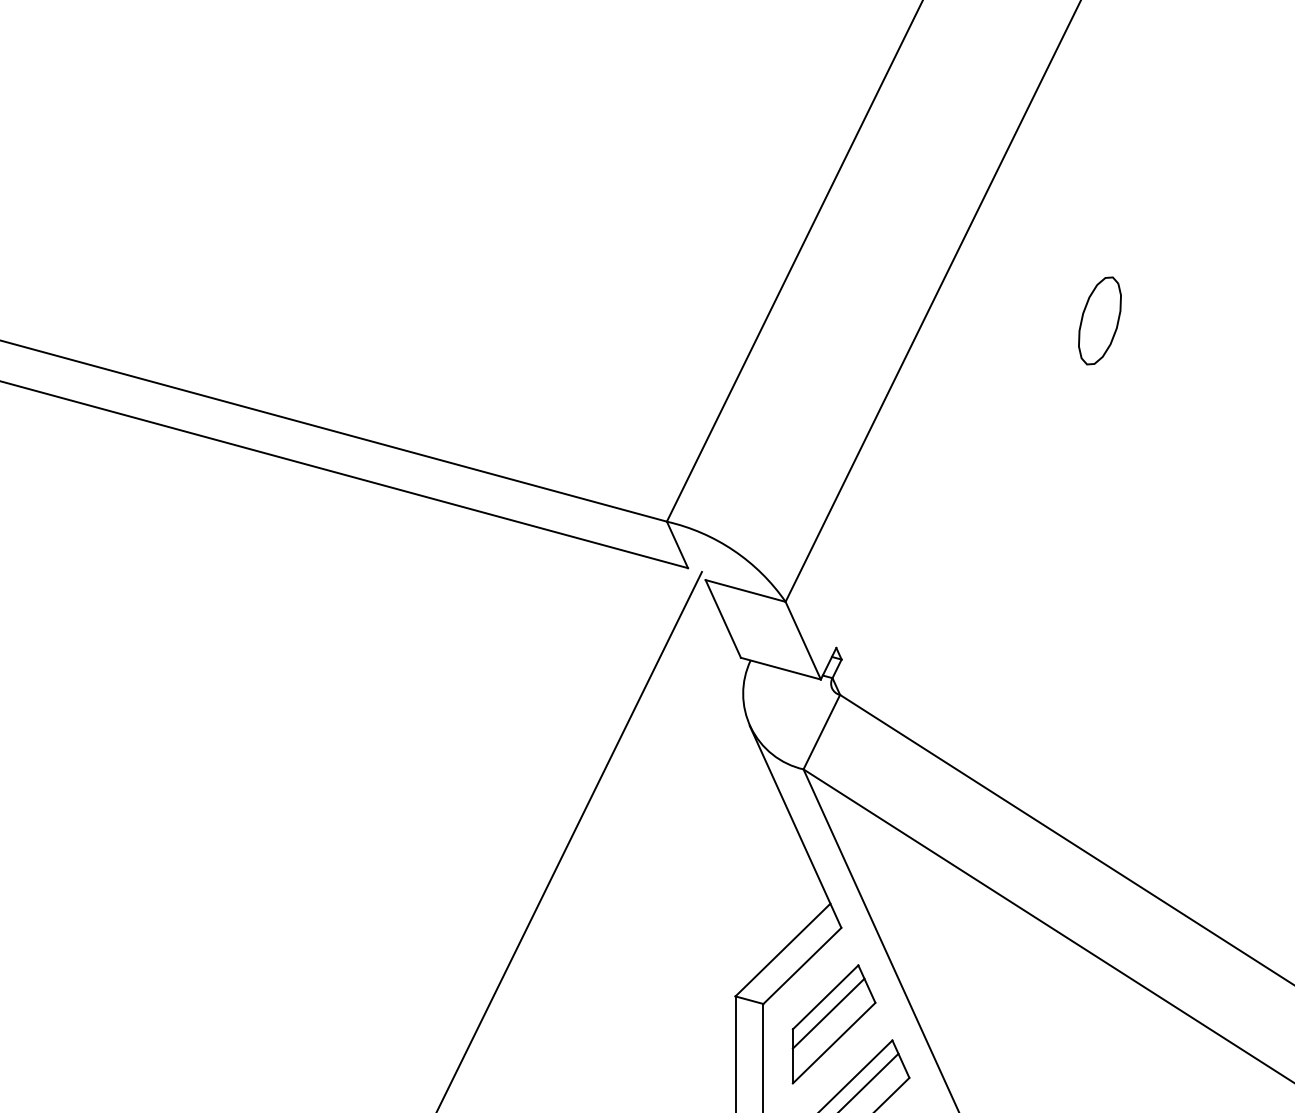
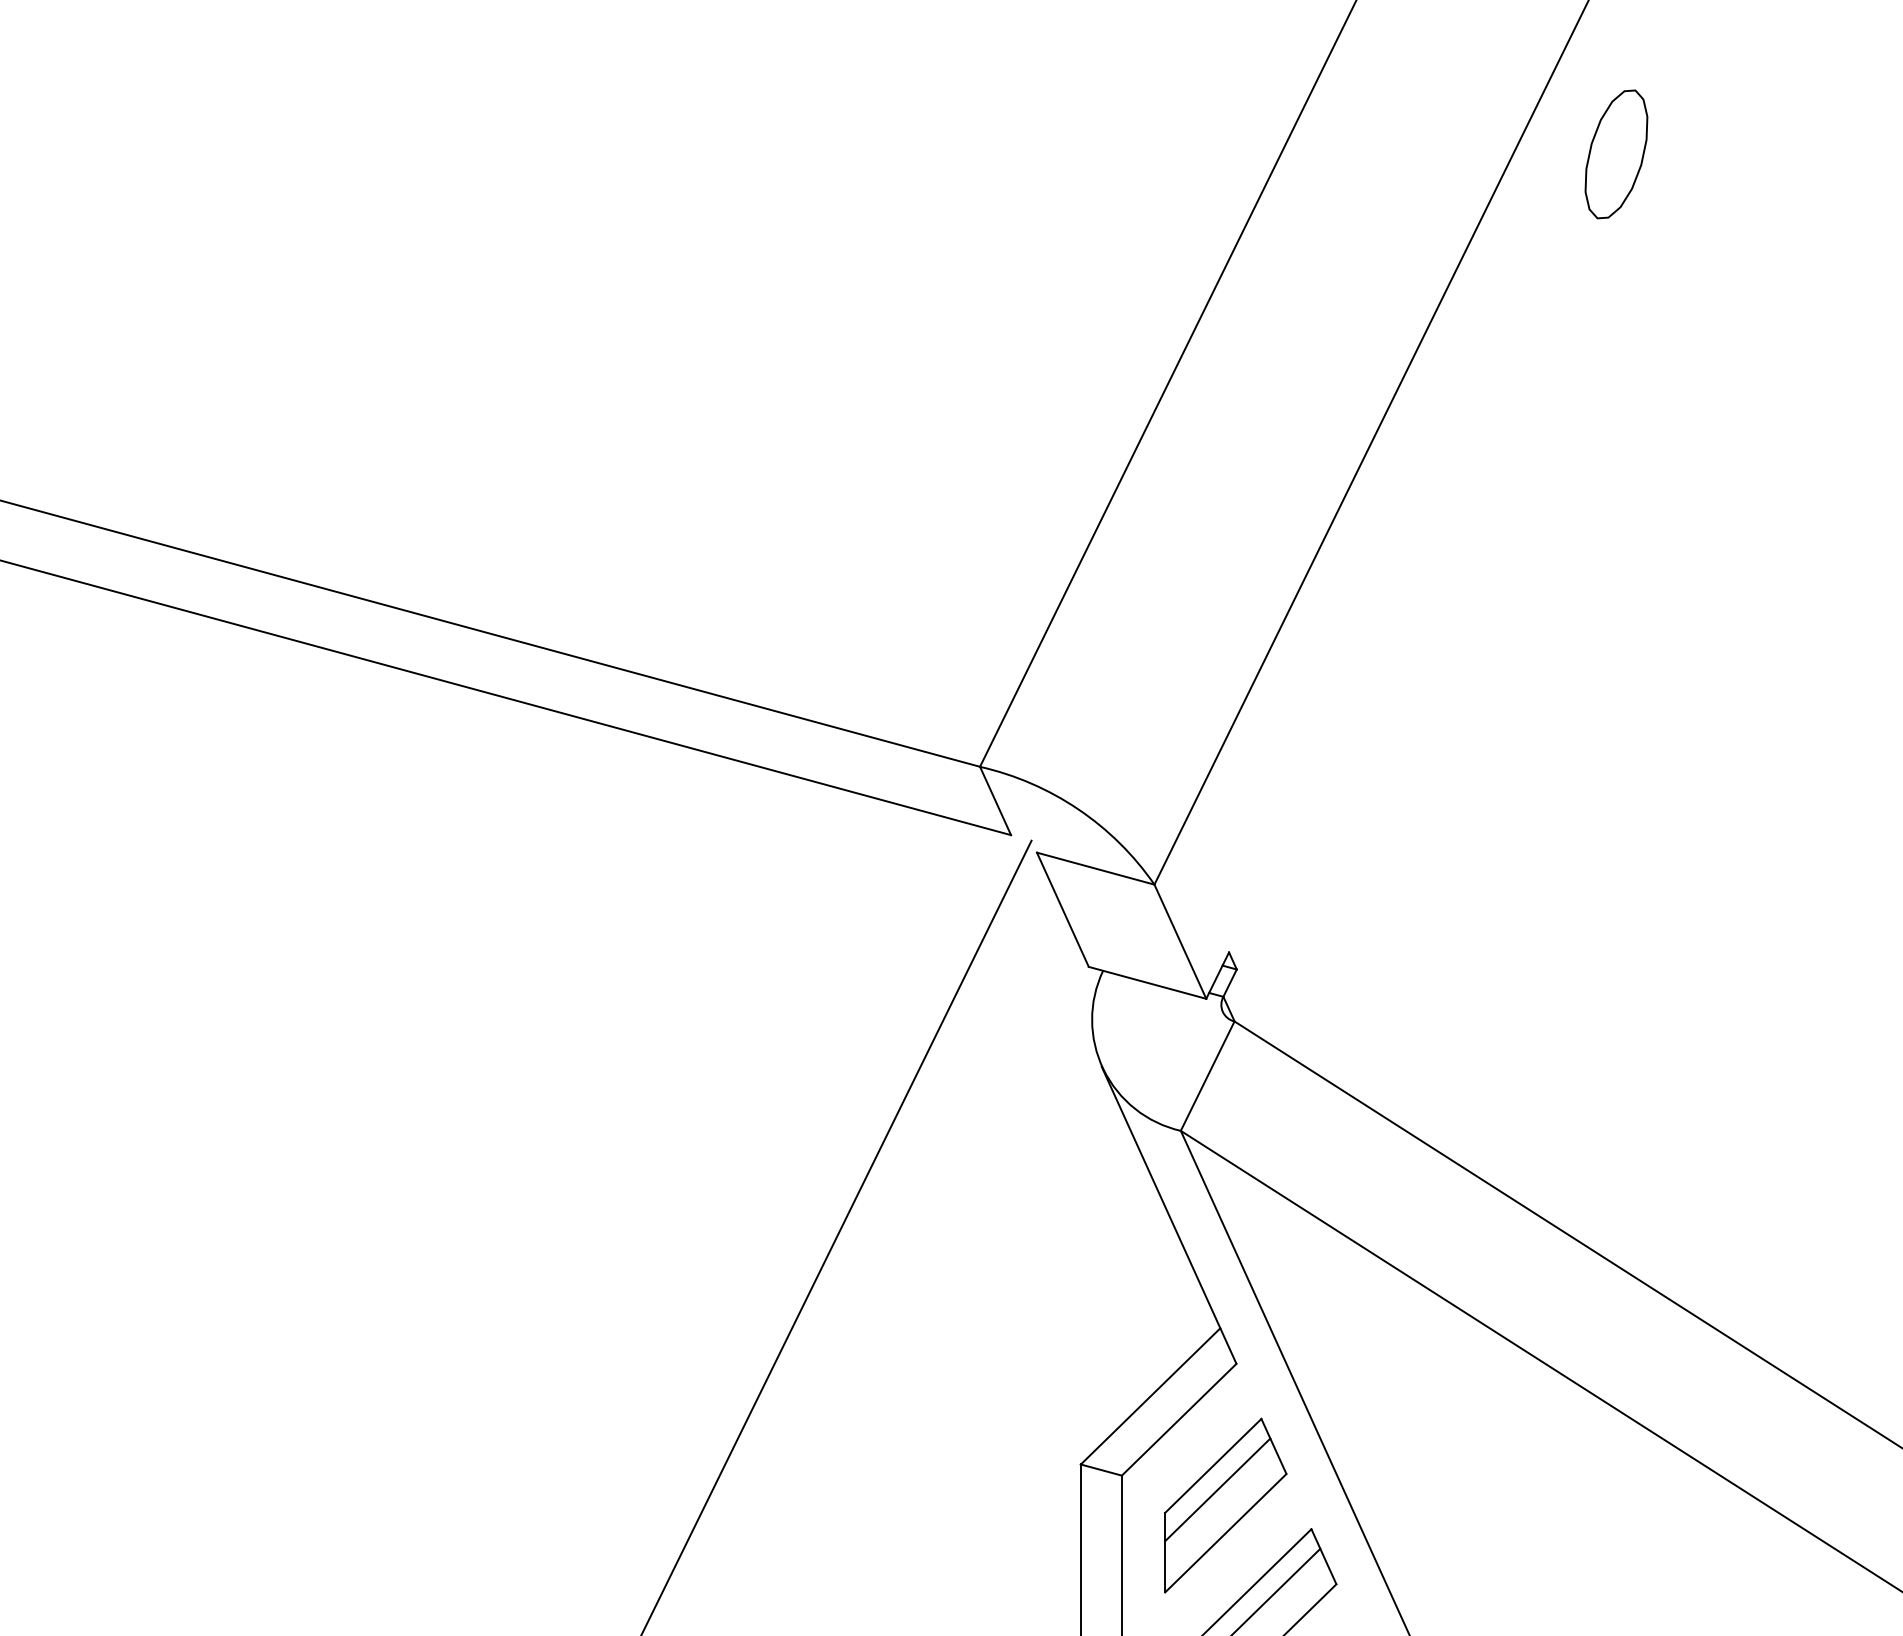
part: (1099, 320) -> (1615, 153), moved

